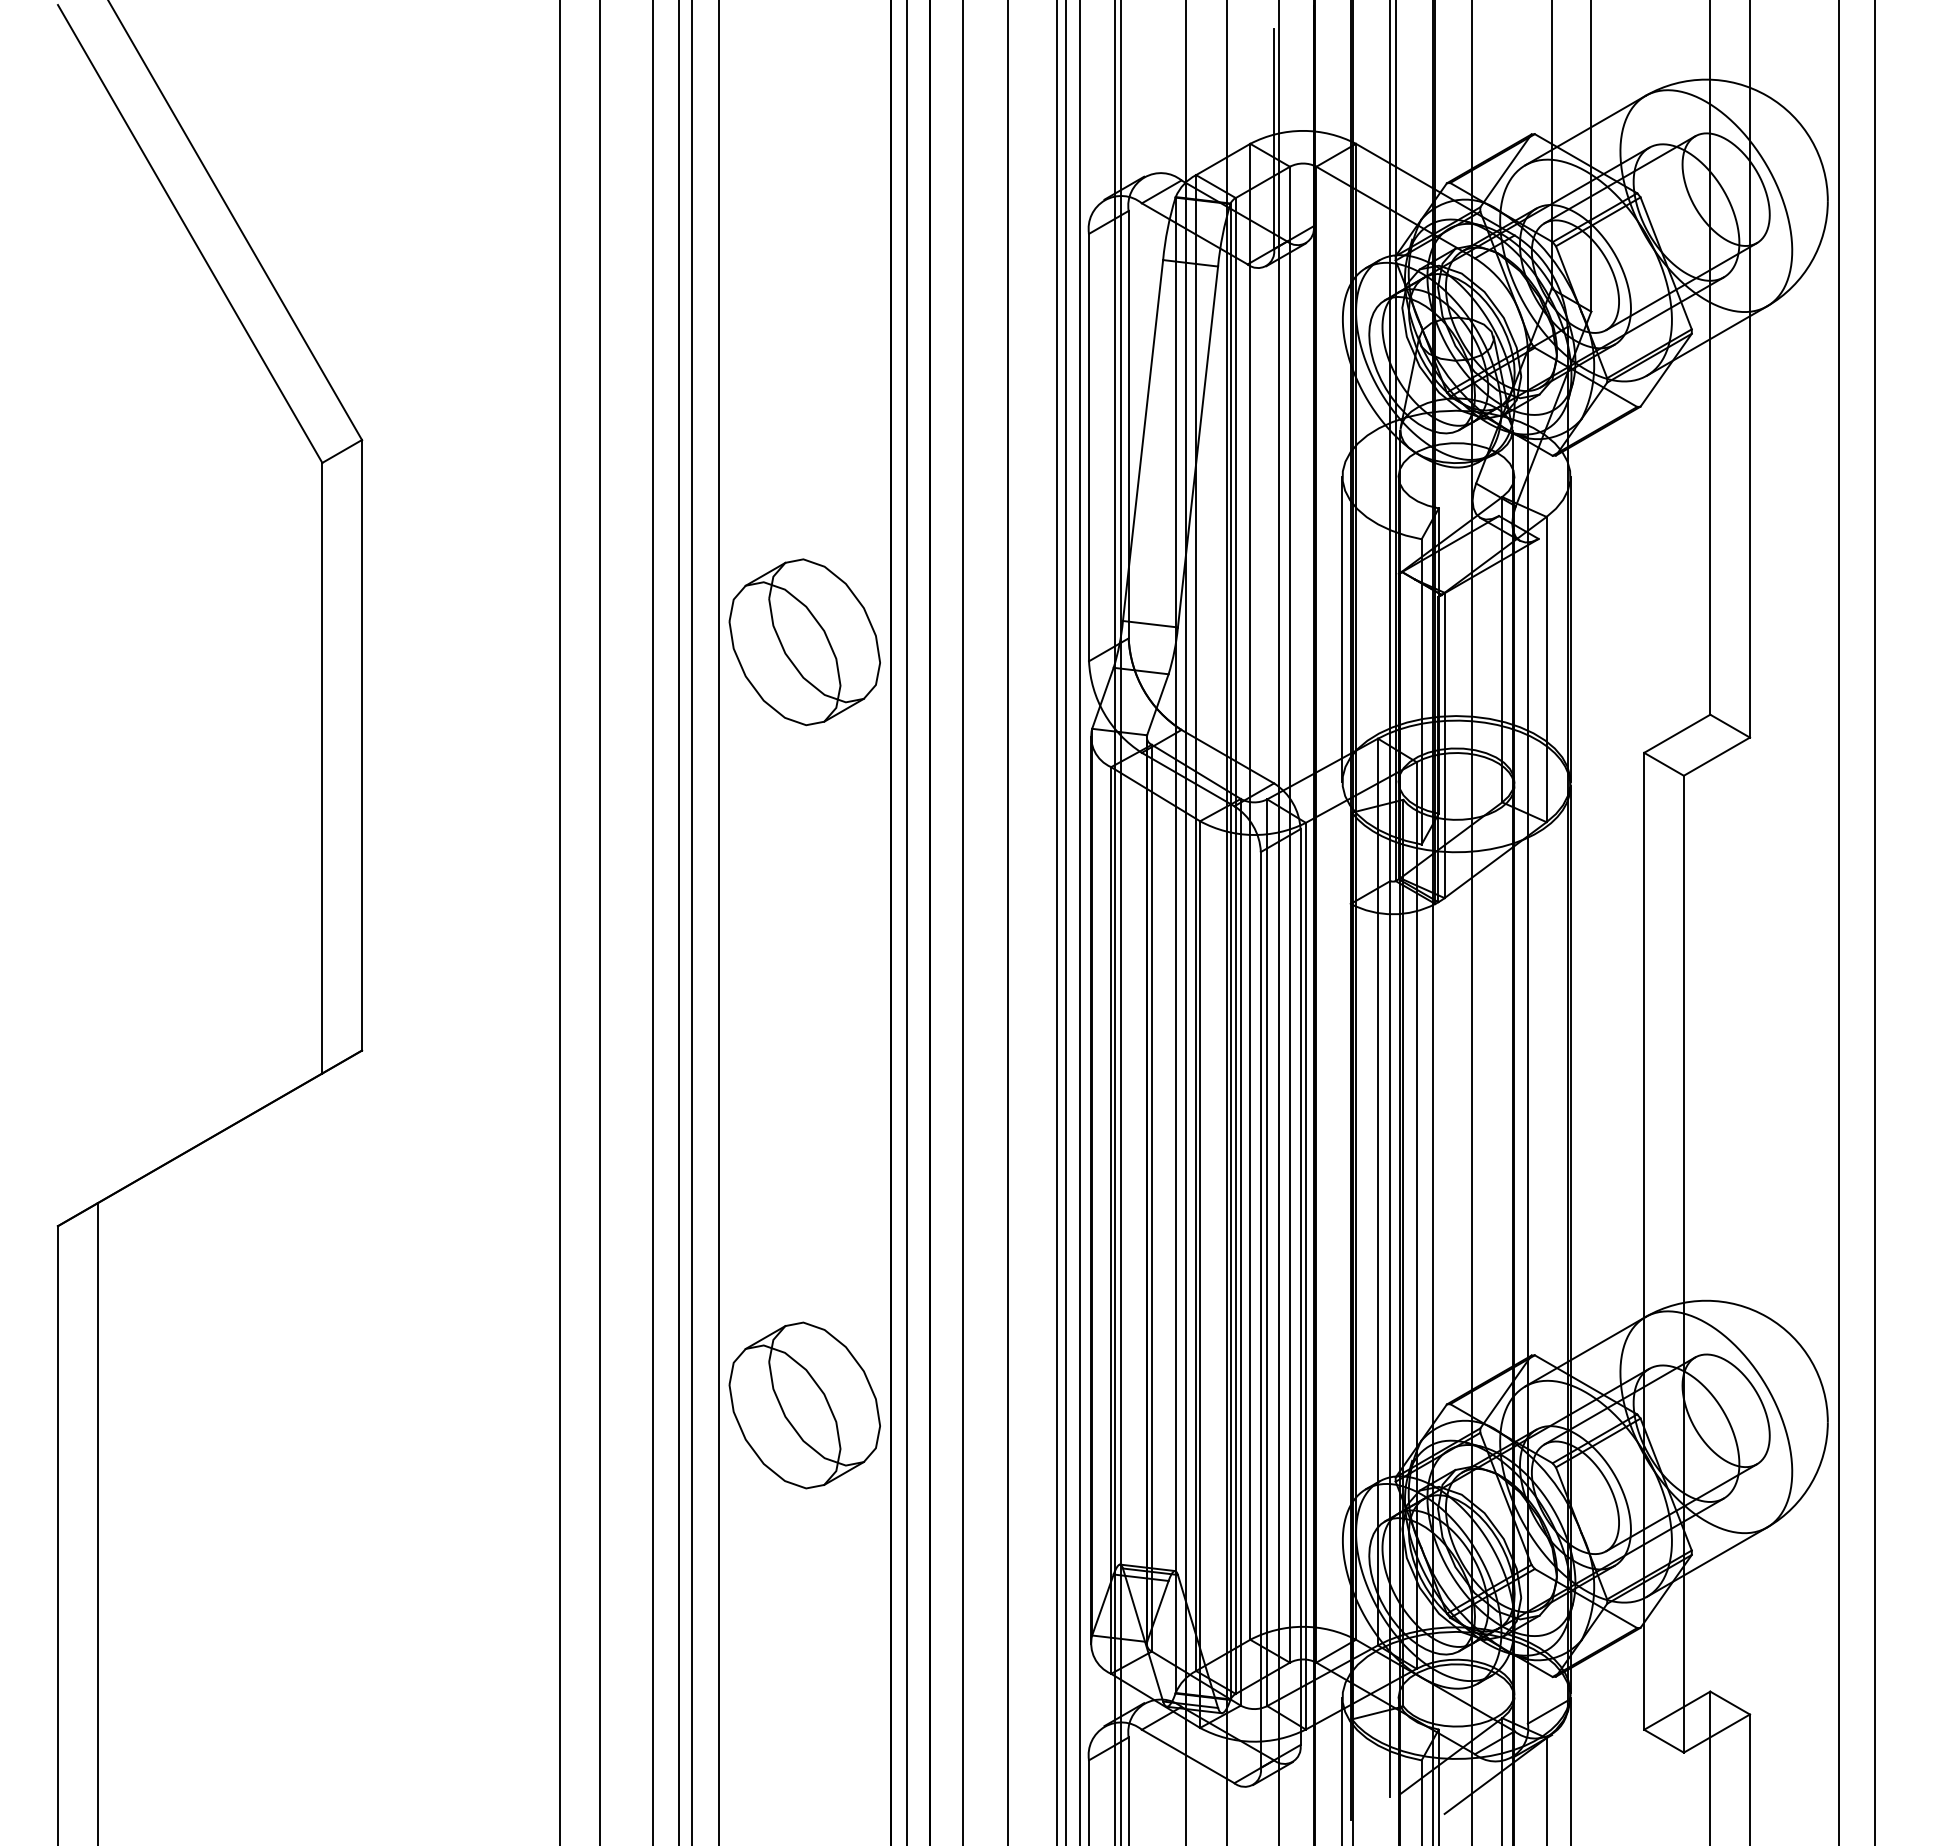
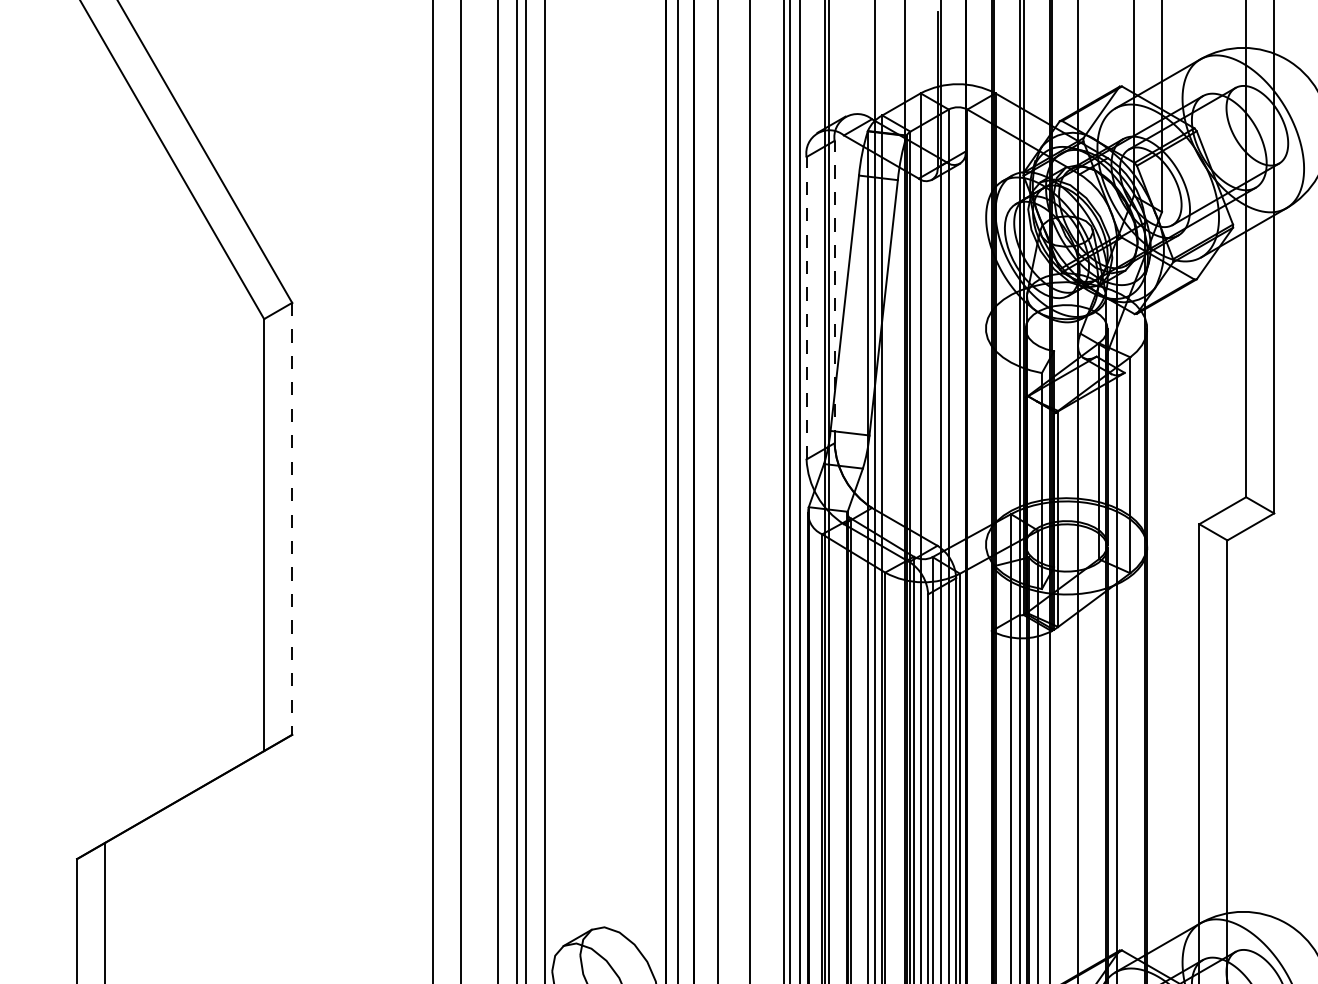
line: (1128, 424) -> (834, 291), solid -> dashed
line: (1089, 447) -> (806, 308), solid -> dashed
line: (1342, 628) -> (985, 436), removed
part: (804, 642) -> (605, 446), removed
line: (362, 745) -> (292, 519), solid -> dashed

